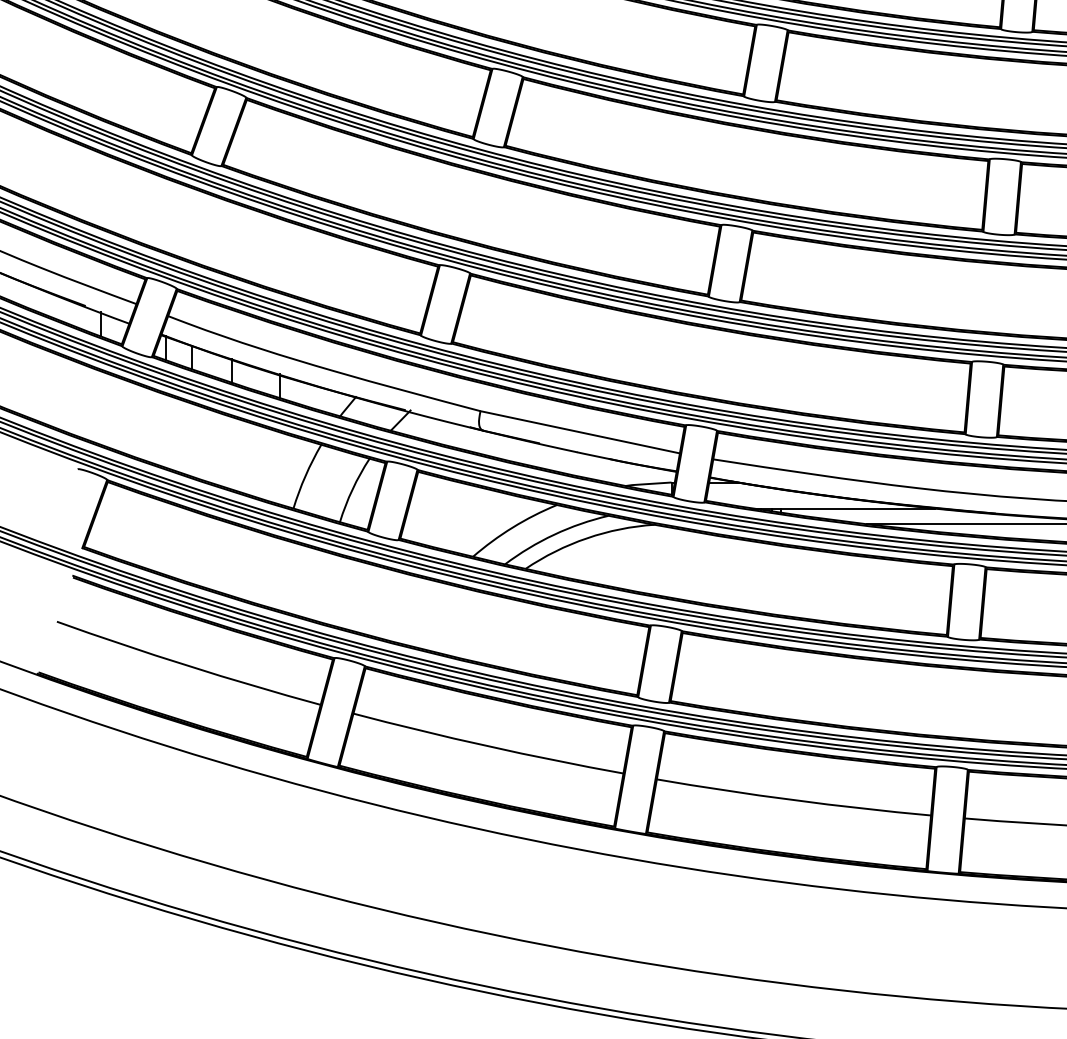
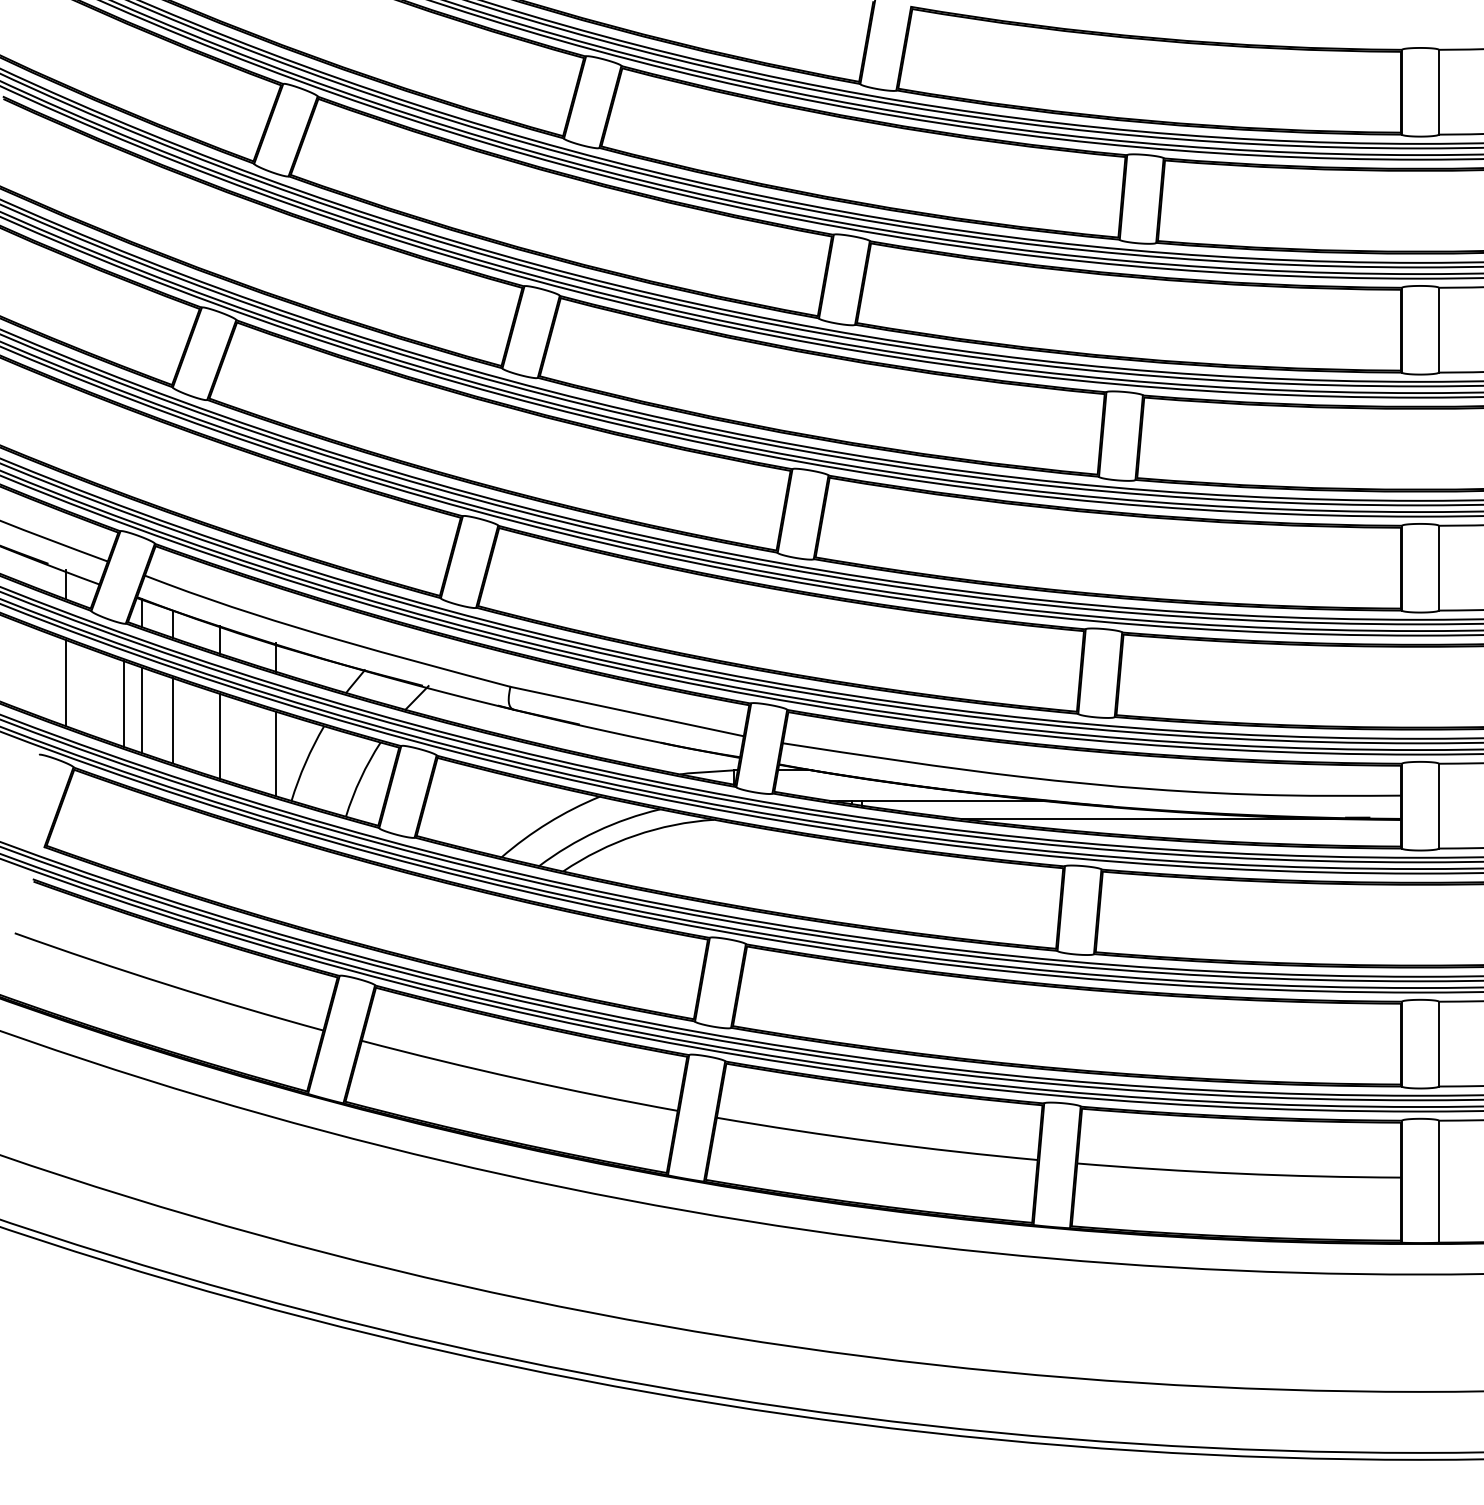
line: (100, 408) -> (65, 683), added
line: (149, 425) -> (123, 703), added
line: (166, 431) -> (142, 710), added
line: (191, 439) -> (172, 720), added
line: (231, 452) -> (219, 735), added
line: (280, 468) -> (276, 753), added

